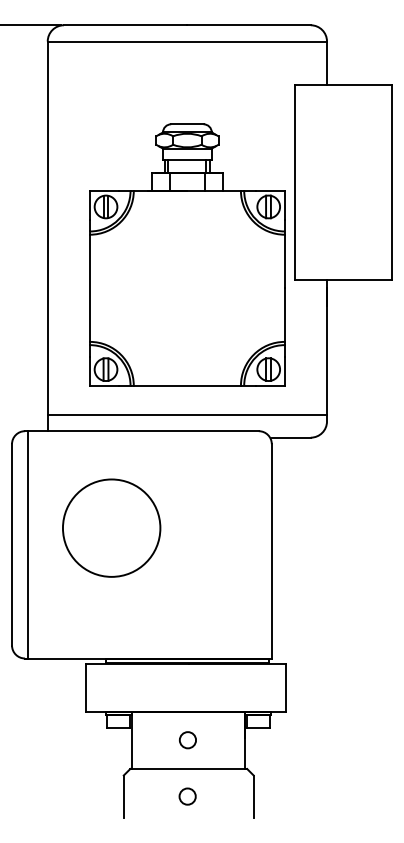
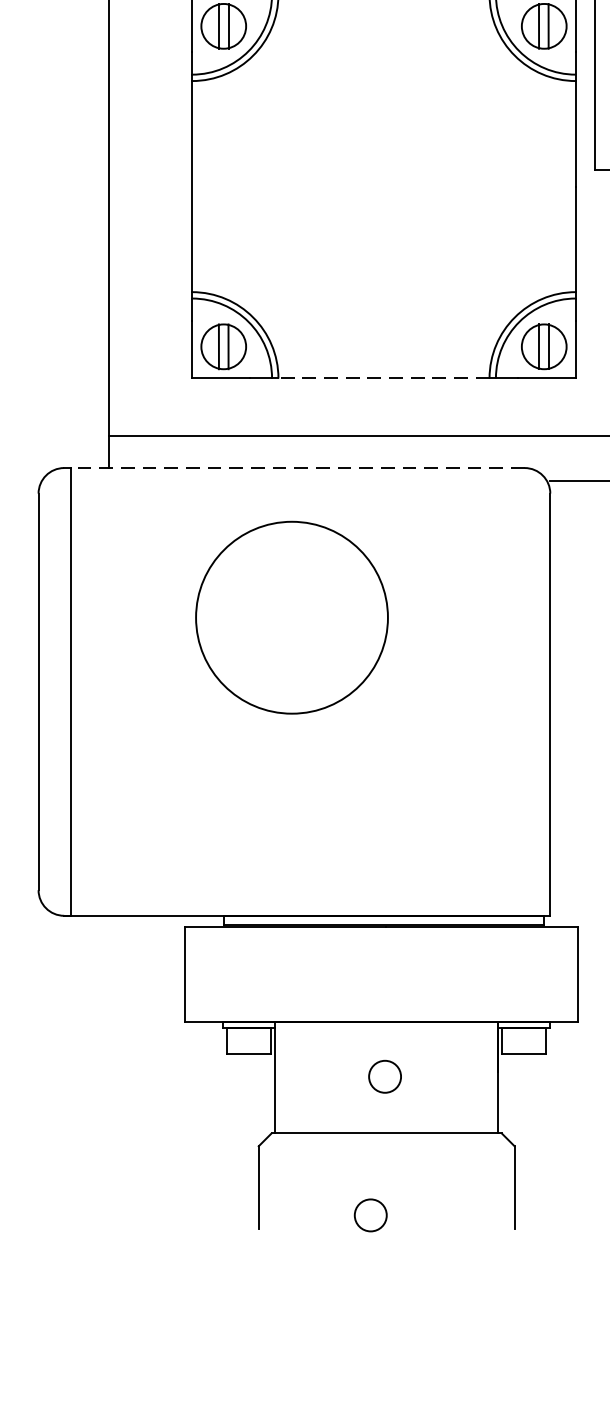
line: (187, 385) -> (384, 378), solid -> dashed
line: (143, 431) -> (297, 468), solid -> dashed
circle: (111, 527) -> (291, 616), moved
circle: (187, 796) -> (370, 1215), moved

